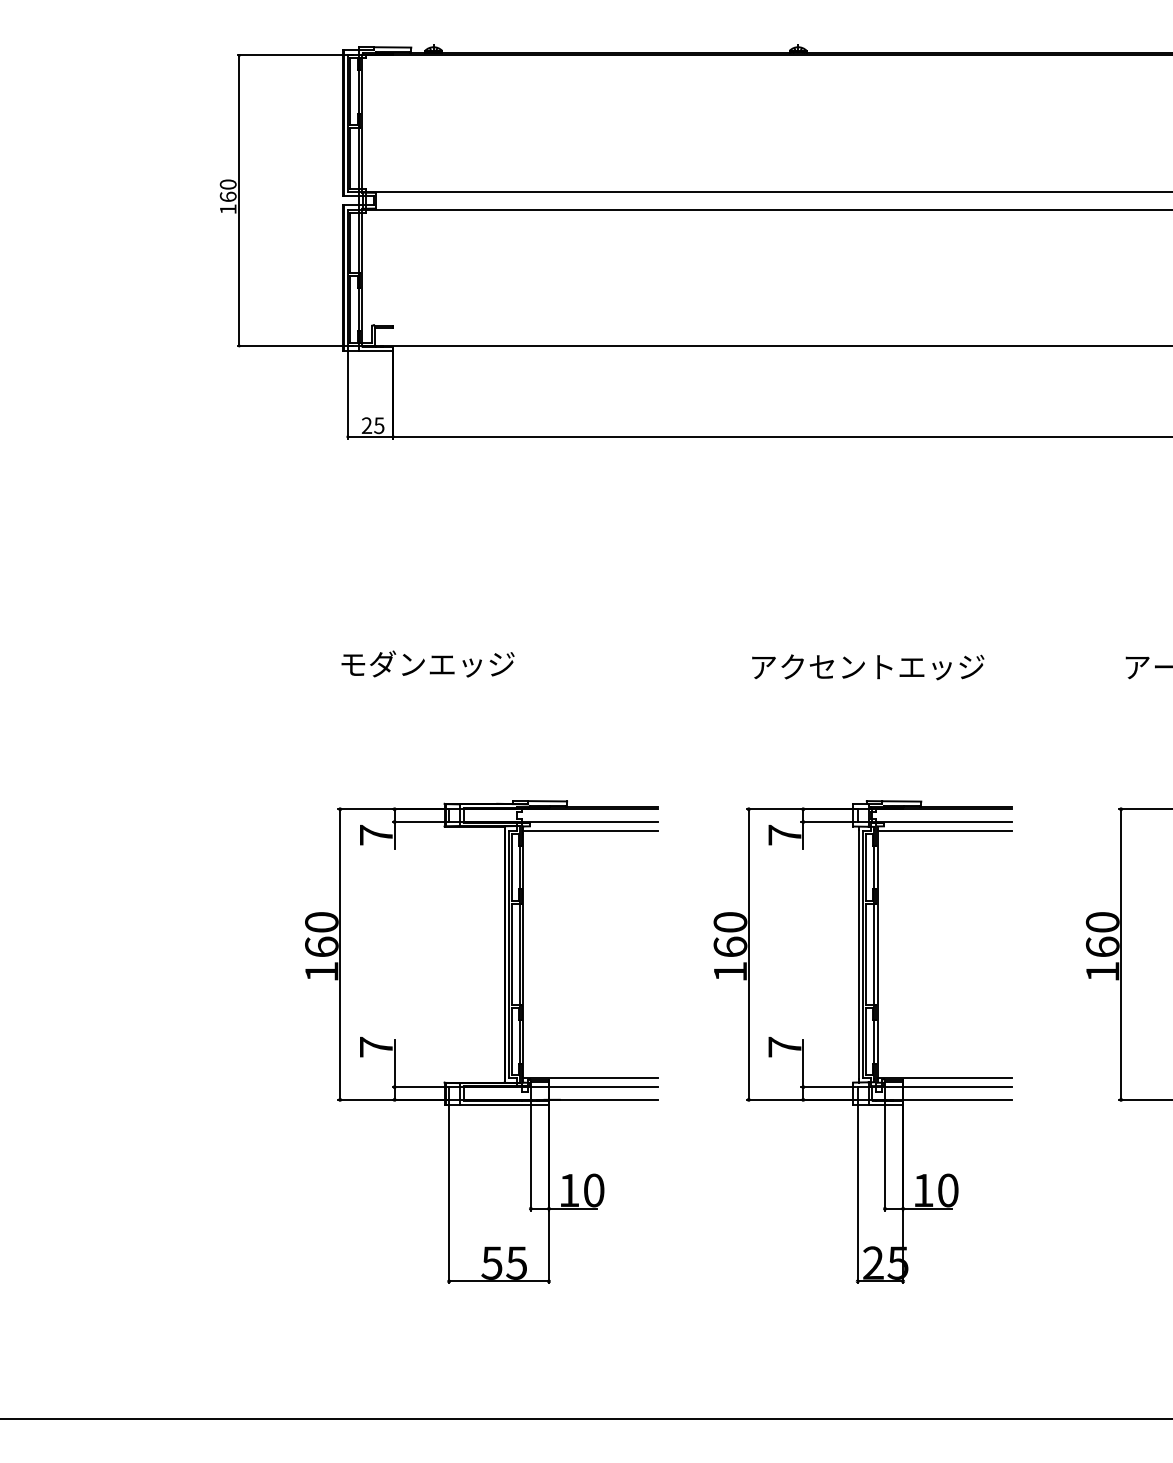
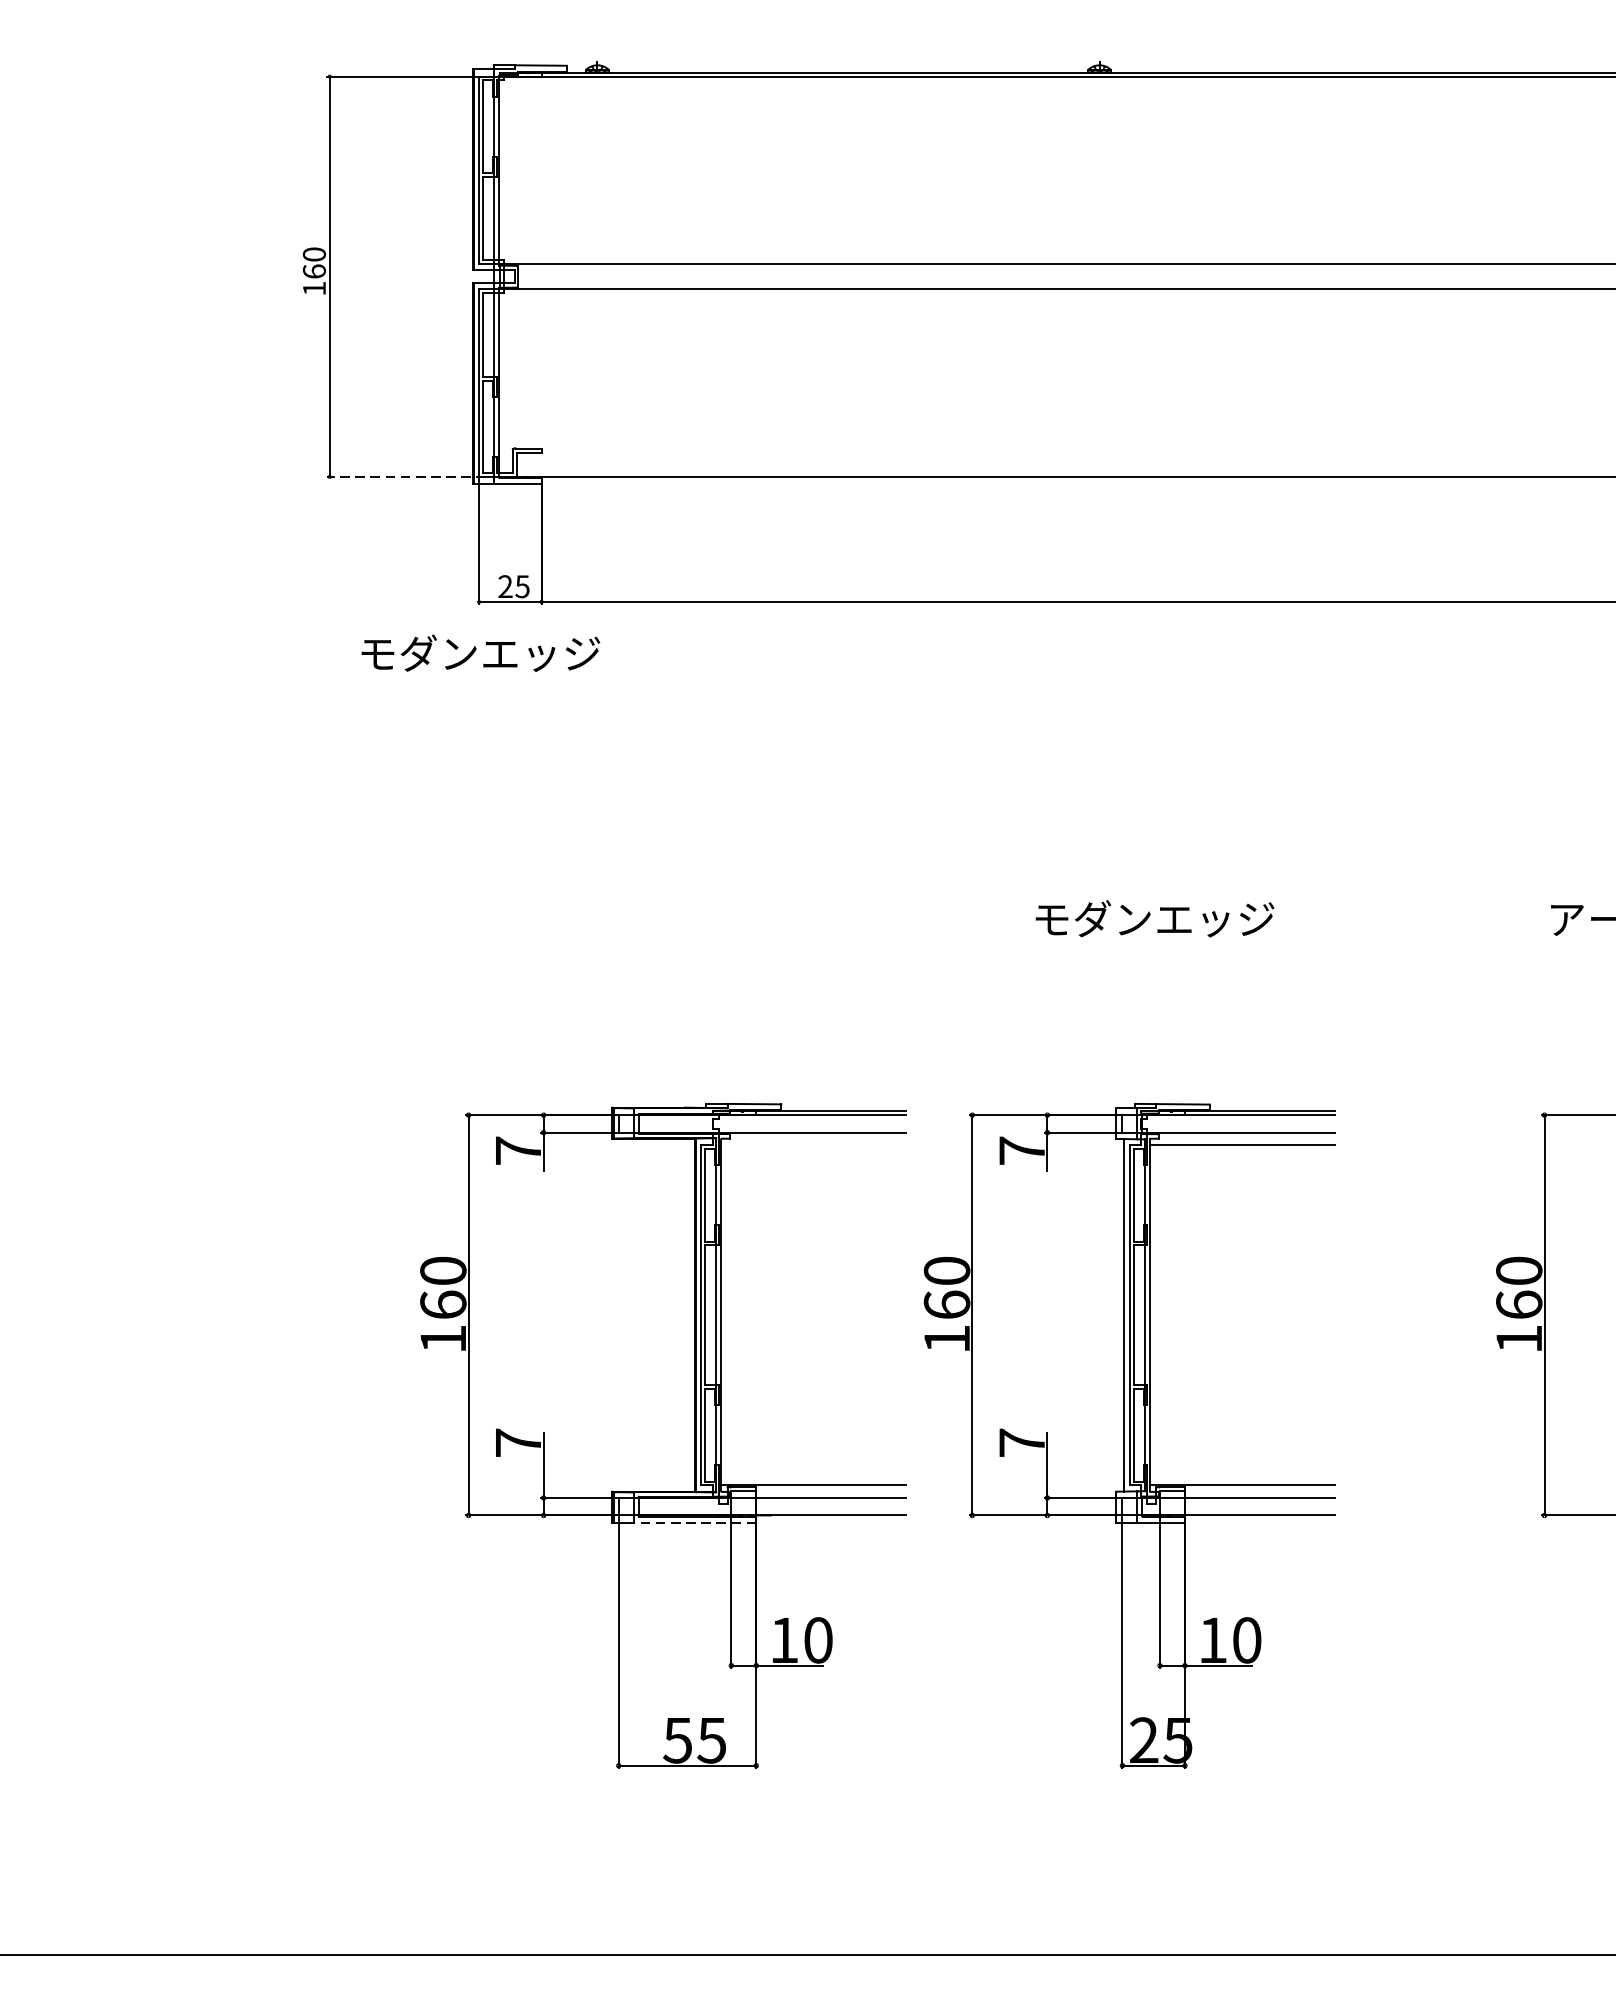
line: (295, 346) -> (407, 477), solid -> dashed
text: (427, 663) -> (480, 652), moved
text: (867, 666) -> (1195, 918), アクセントエッジ -> モダンエッジ
line: (590, 831) -> (813, 1145), removed
part: (862, 1041) -> (1129, 1435), moved
line: (503, 1105) -> (693, 1523), solid -> dashed

